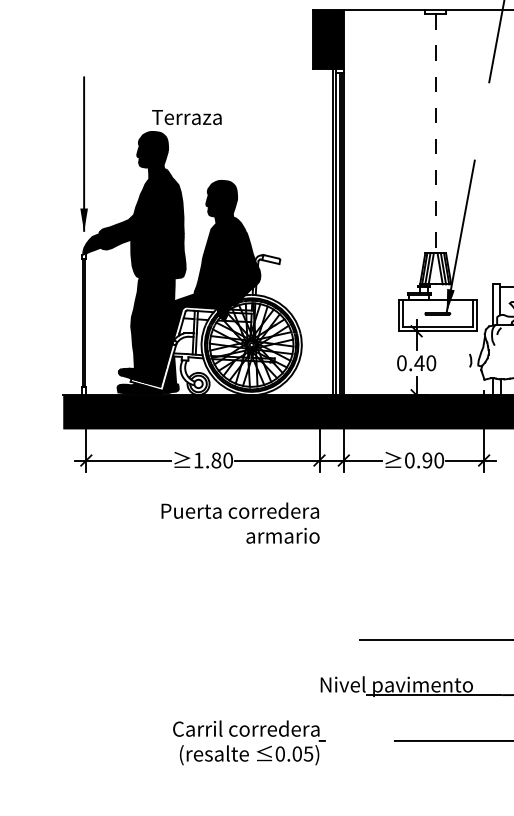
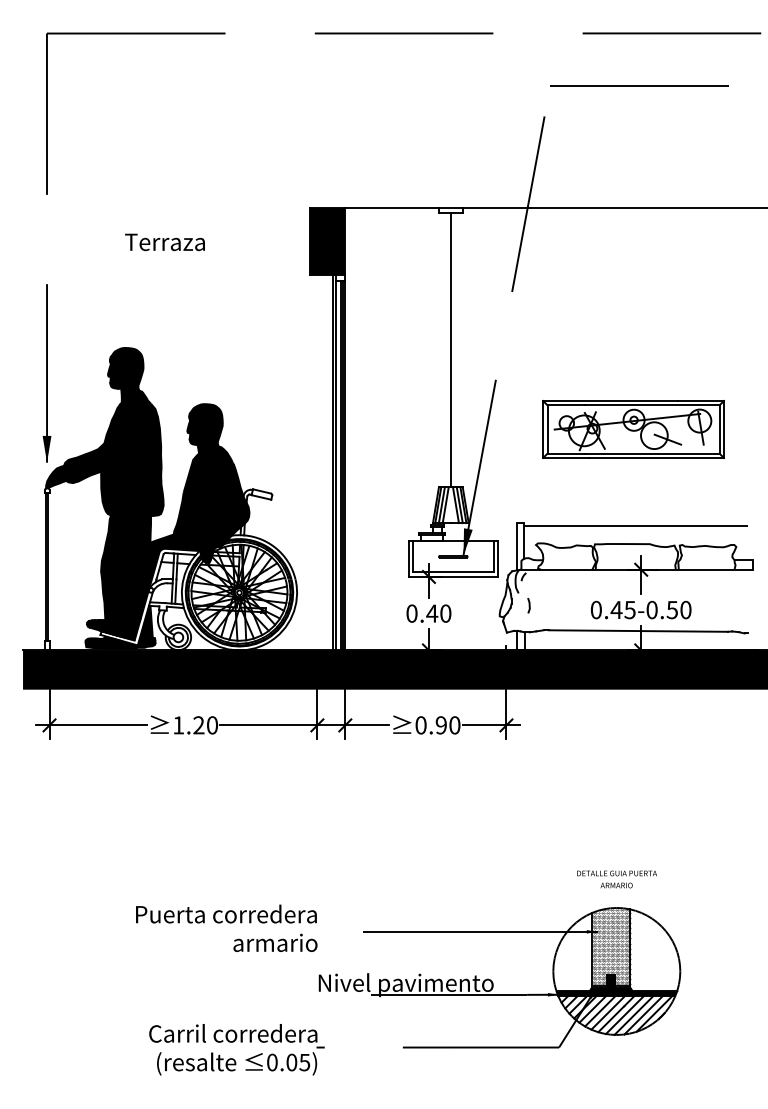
text: (186, 117) -> (164, 242), moved
line: (435, 134) -> (450, 350), dashed -> solid
line: (470, 360) -> (528, 605), moved
text: (216, 460) -> (198, 725), 1.80 -> 1.20
text: (240, 522) -> (226, 927), moved

